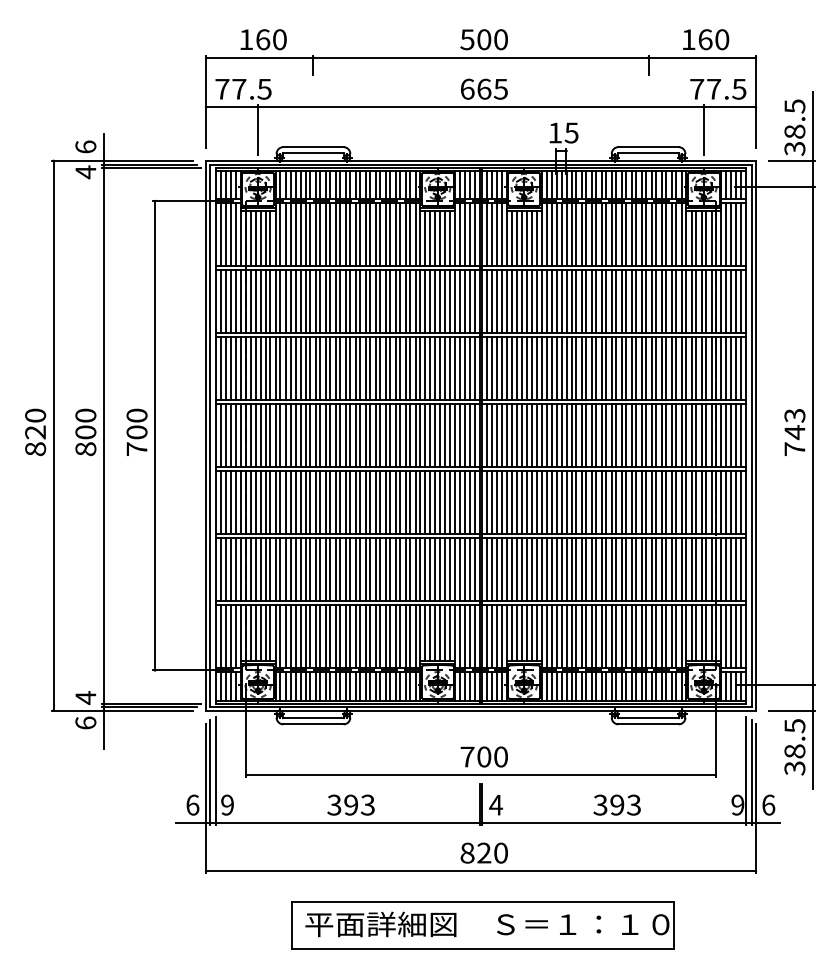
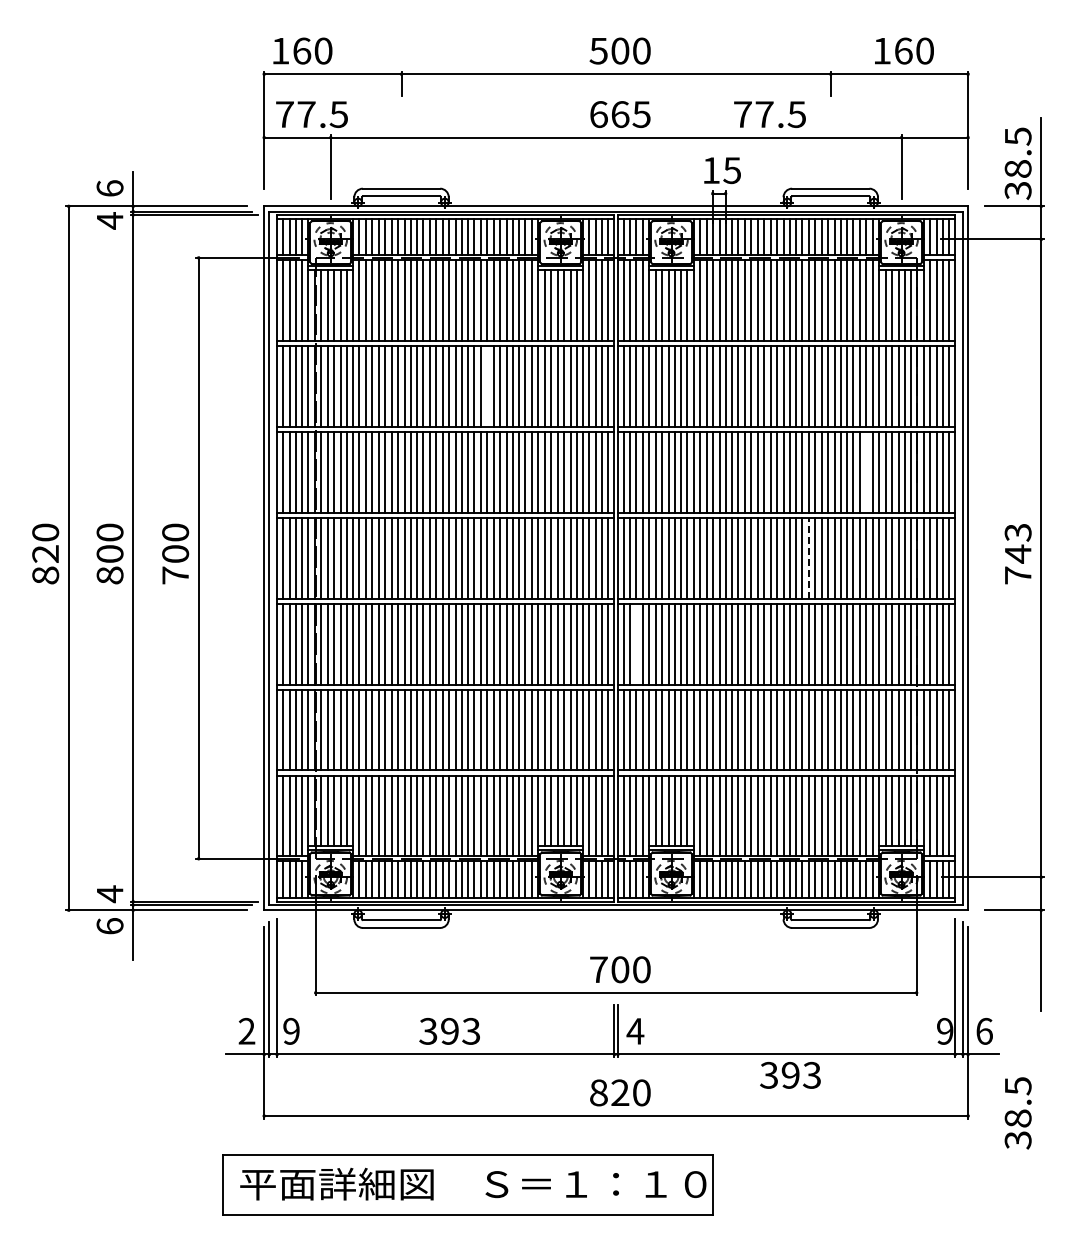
text: (263, 39) -> (302, 50), moved
text: (717, 89) -> (769, 114), moved
line: (380, 301) -> (487, 386), removed
line: (676, 368) -> (866, 472), removed
line: (631, 435) -> (809, 557), solid -> dashed
line: (496, 502) -> (636, 643), removed
text: (794, 747) -> (1017, 1113), moved
text: (192, 804) -> (246, 1030), 6 -> 2
text: (617, 805) -> (790, 1075), moved
part: (482, 924) -> (467, 1184), moved

